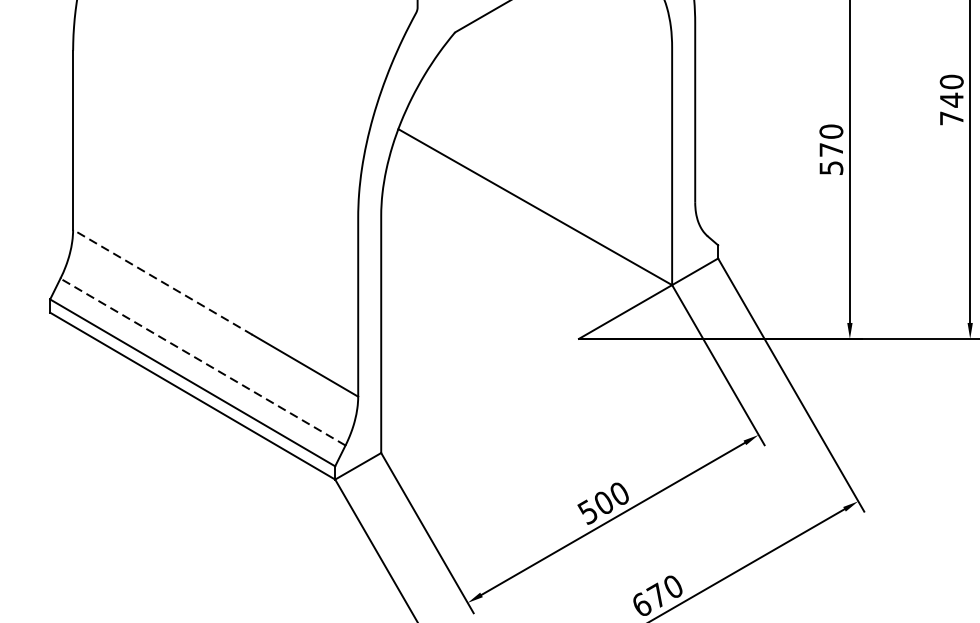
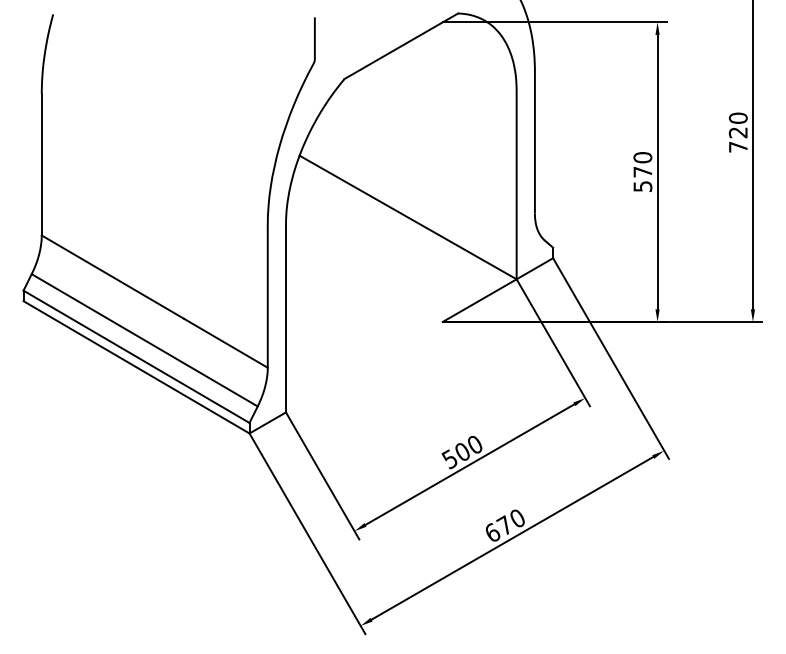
text: (950, 99) -> (737, 132), 740 -> 720
line: (162, 281) -> (112, 276), dashed -> solid
line: (202, 362) -> (144, 340), dashed -> solid

